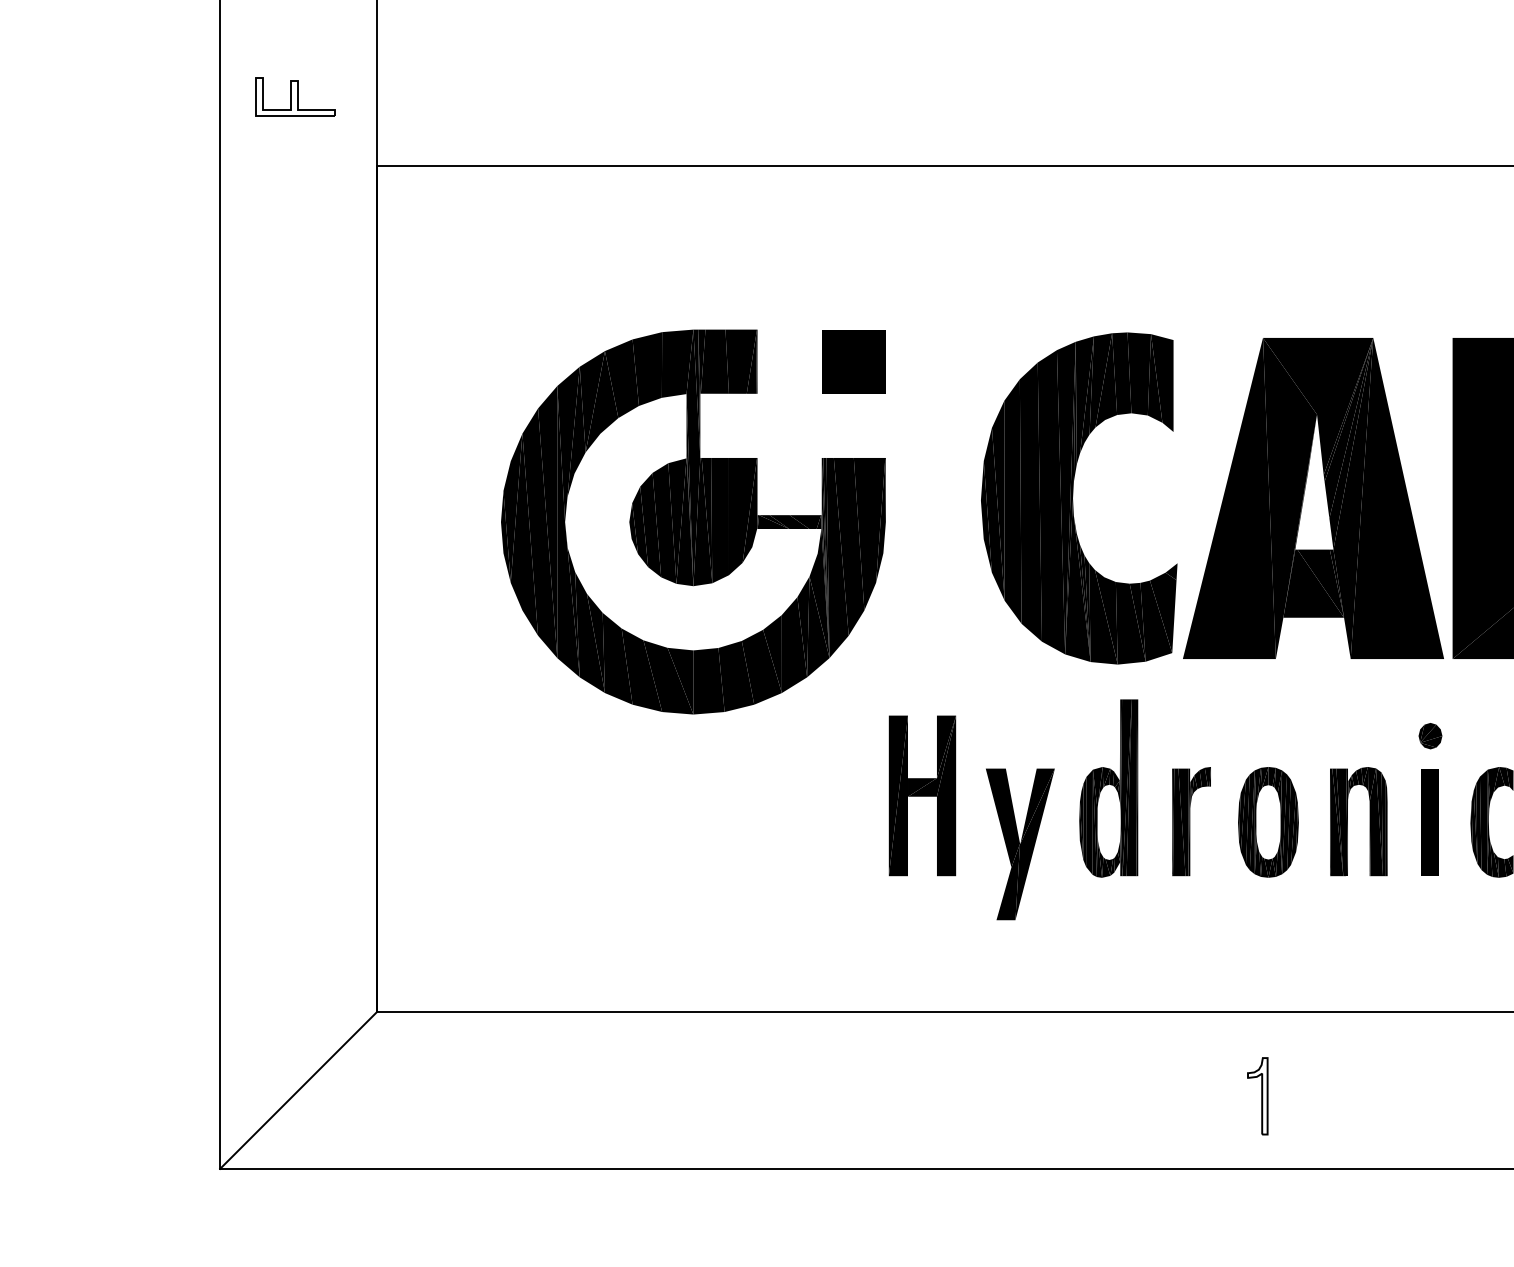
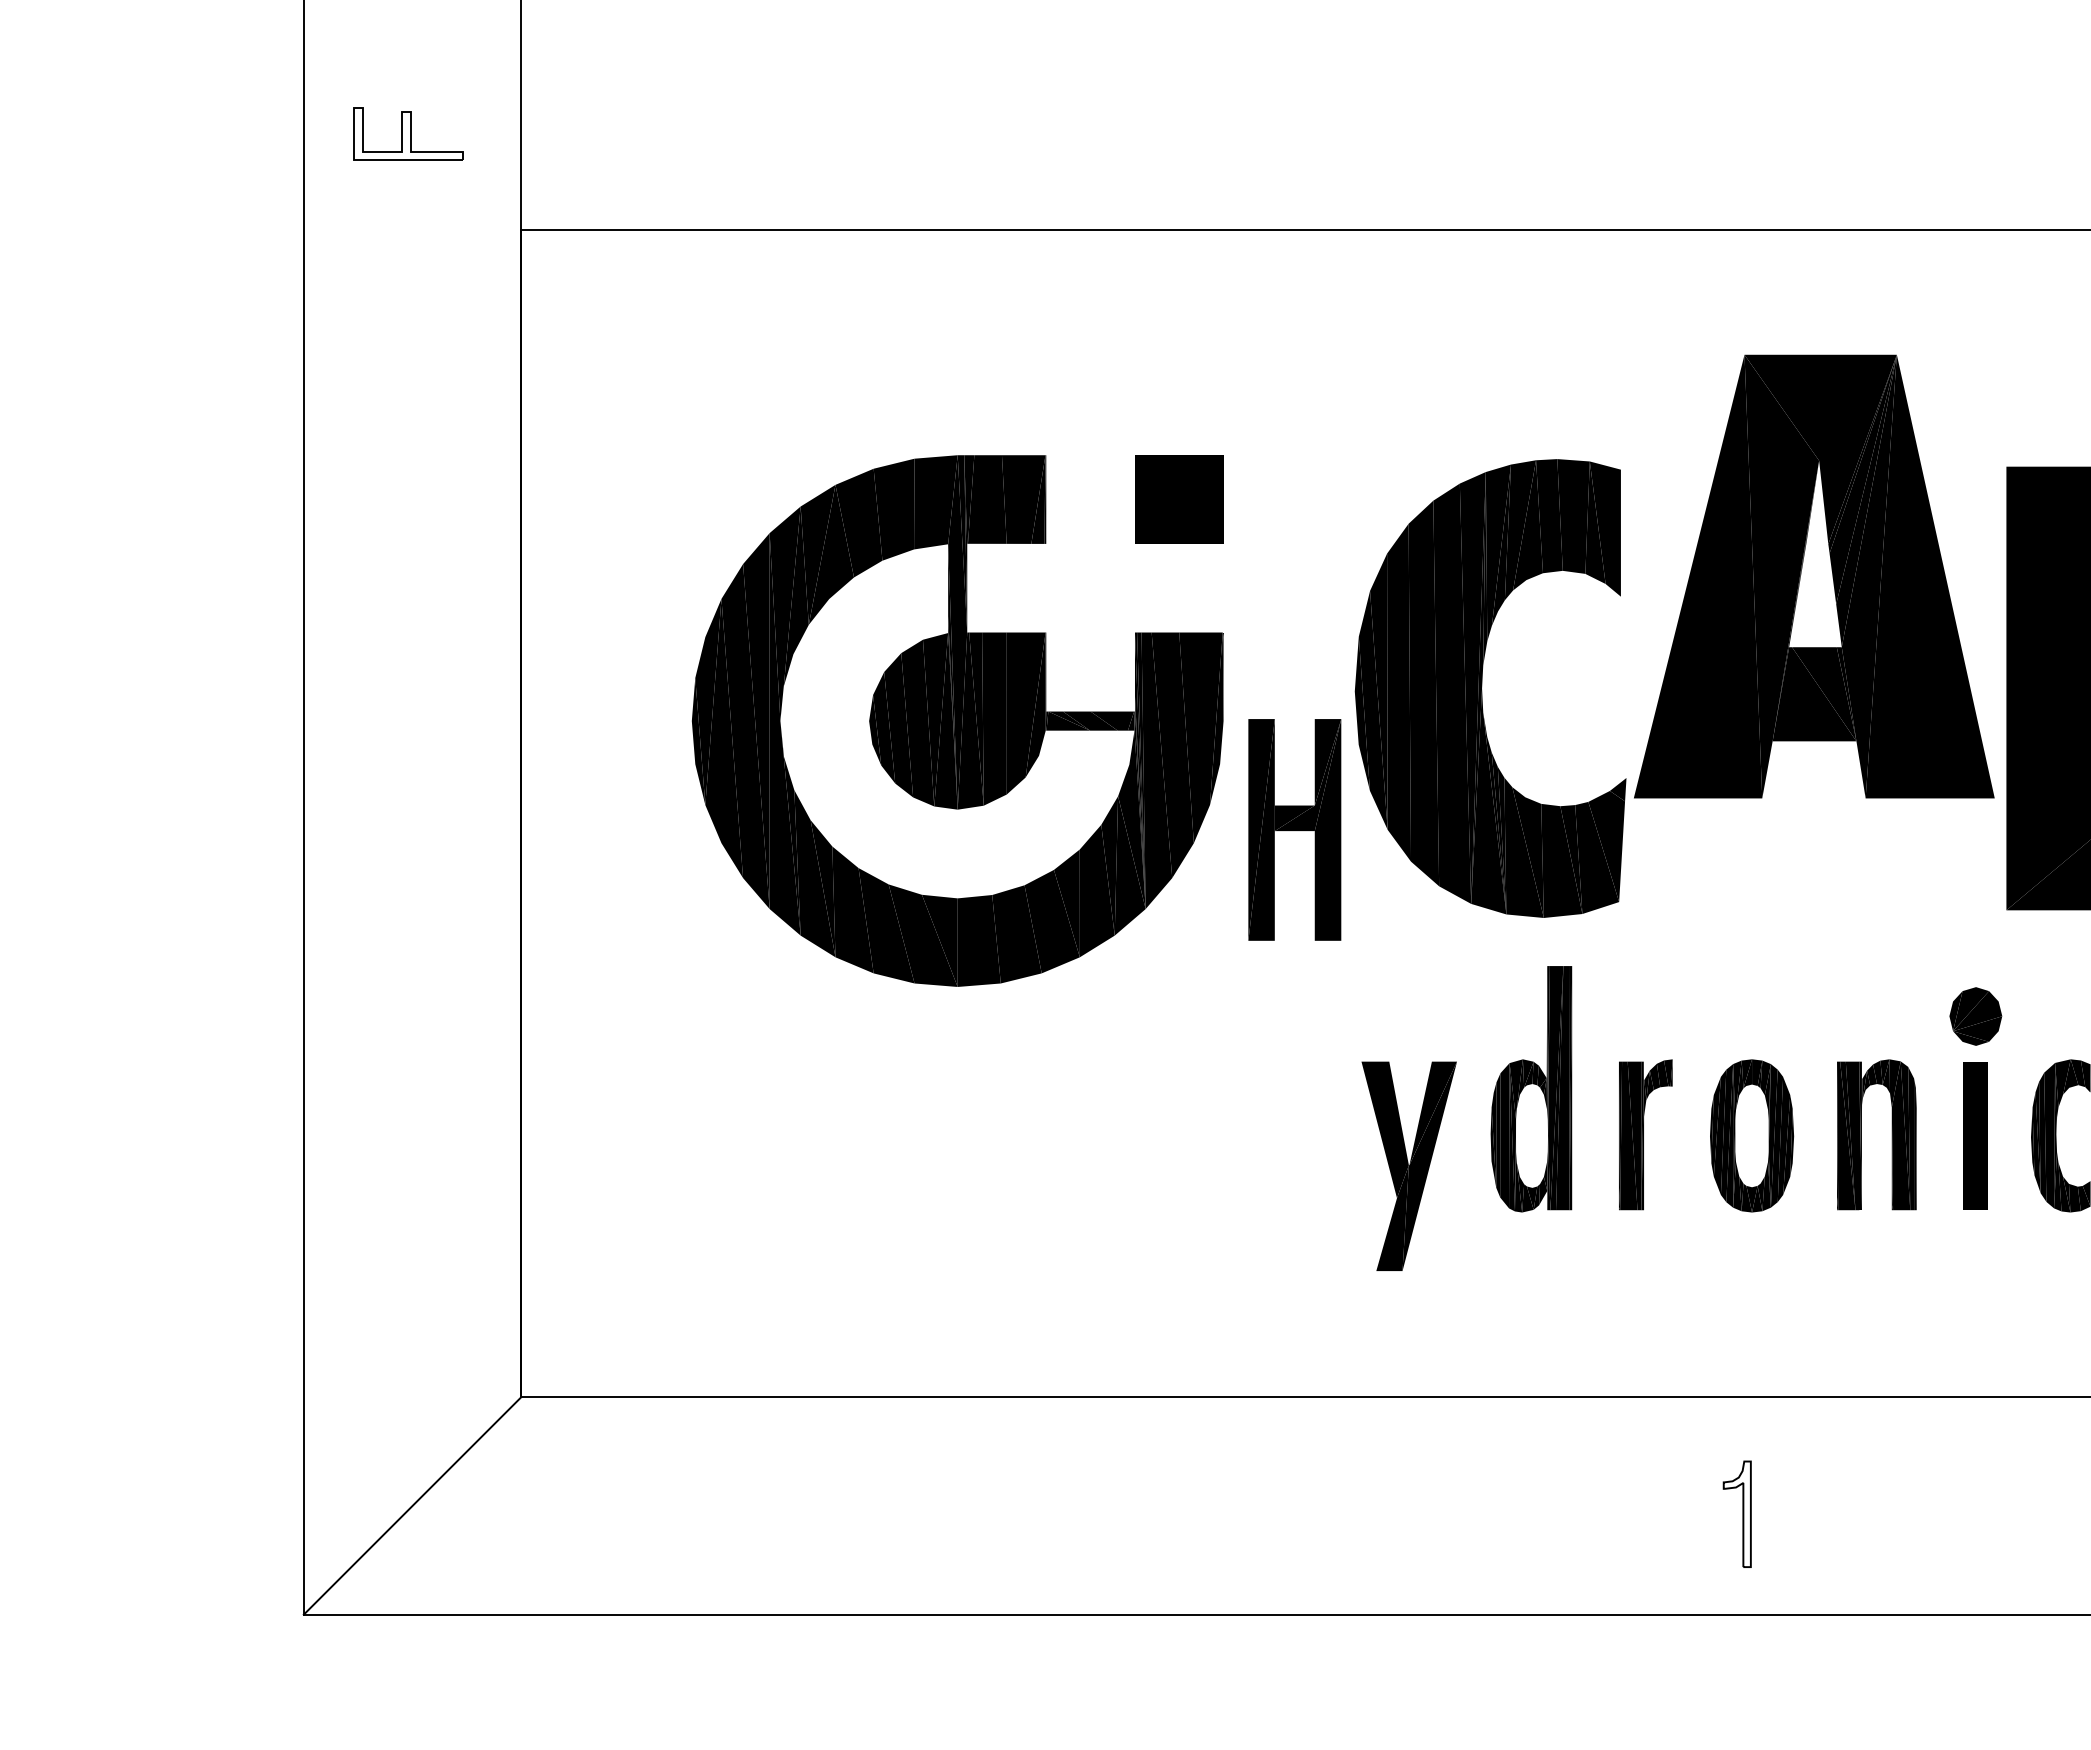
part: (1313, 498) -> (1814, 576), moved
part: (1430, 736) -> (1975, 1017), size x1.6
part: (922, 795) -> (1294, 829), moved

